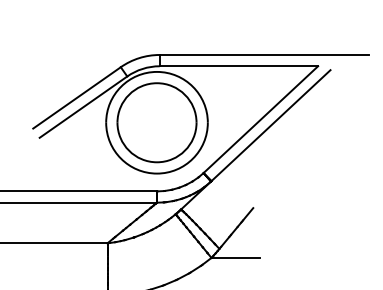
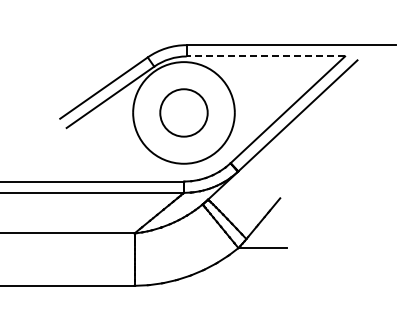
line: (238, 66) -> (265, 56), solid -> dashed
part: (156, 122) -> (183, 112), size x0.6

